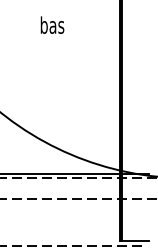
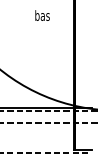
text: (52, 25) -> (42, 15), moved

